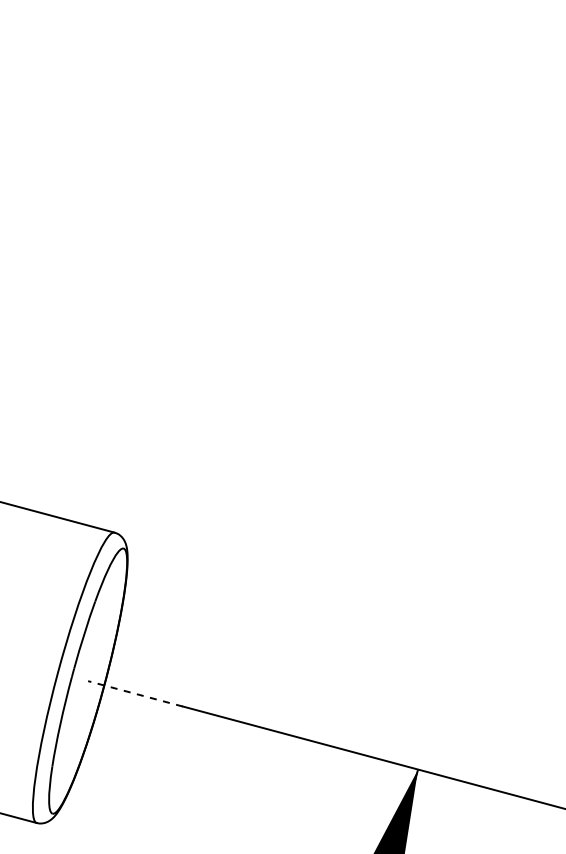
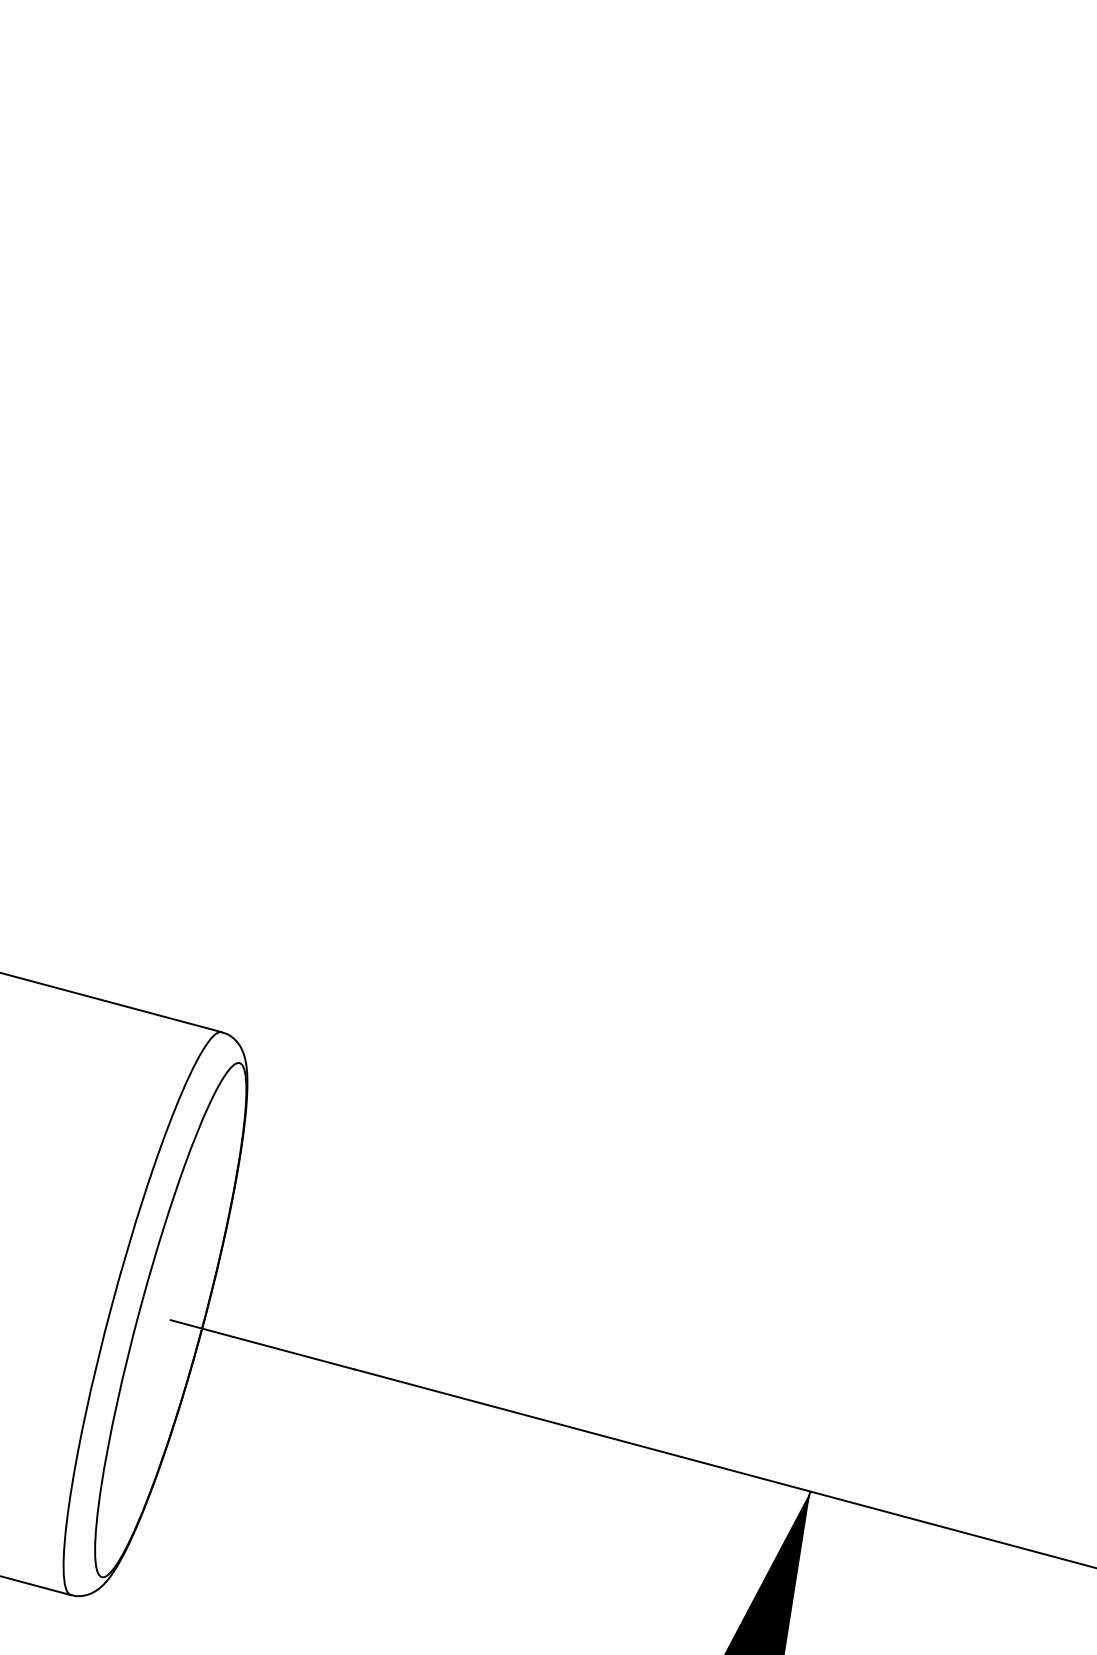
line: (135, 693) -> (262, 1344), dashed -> solid

